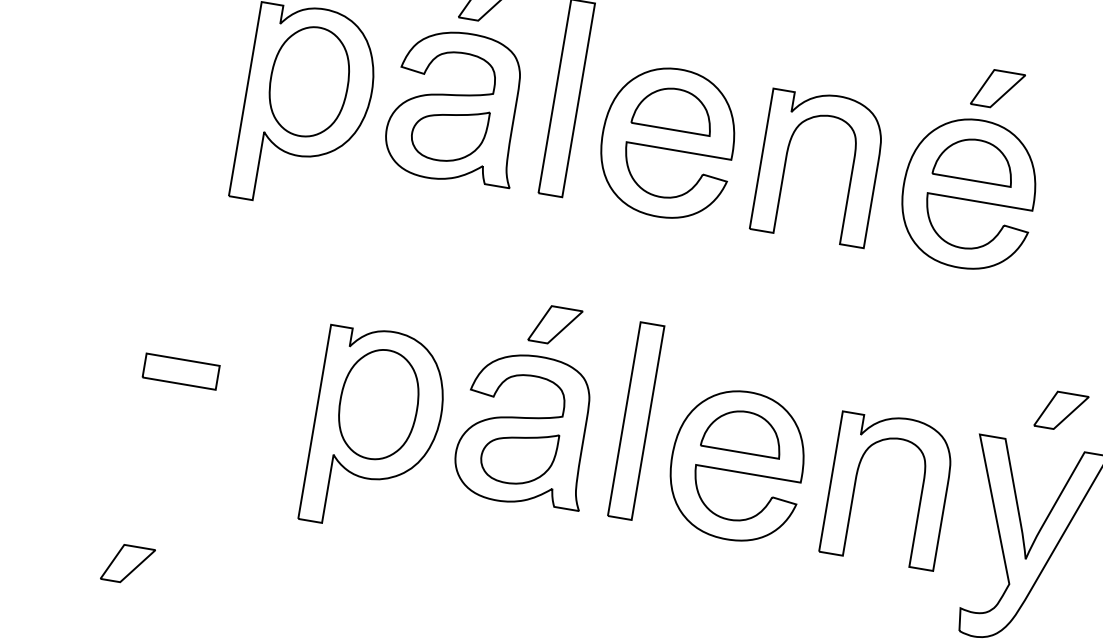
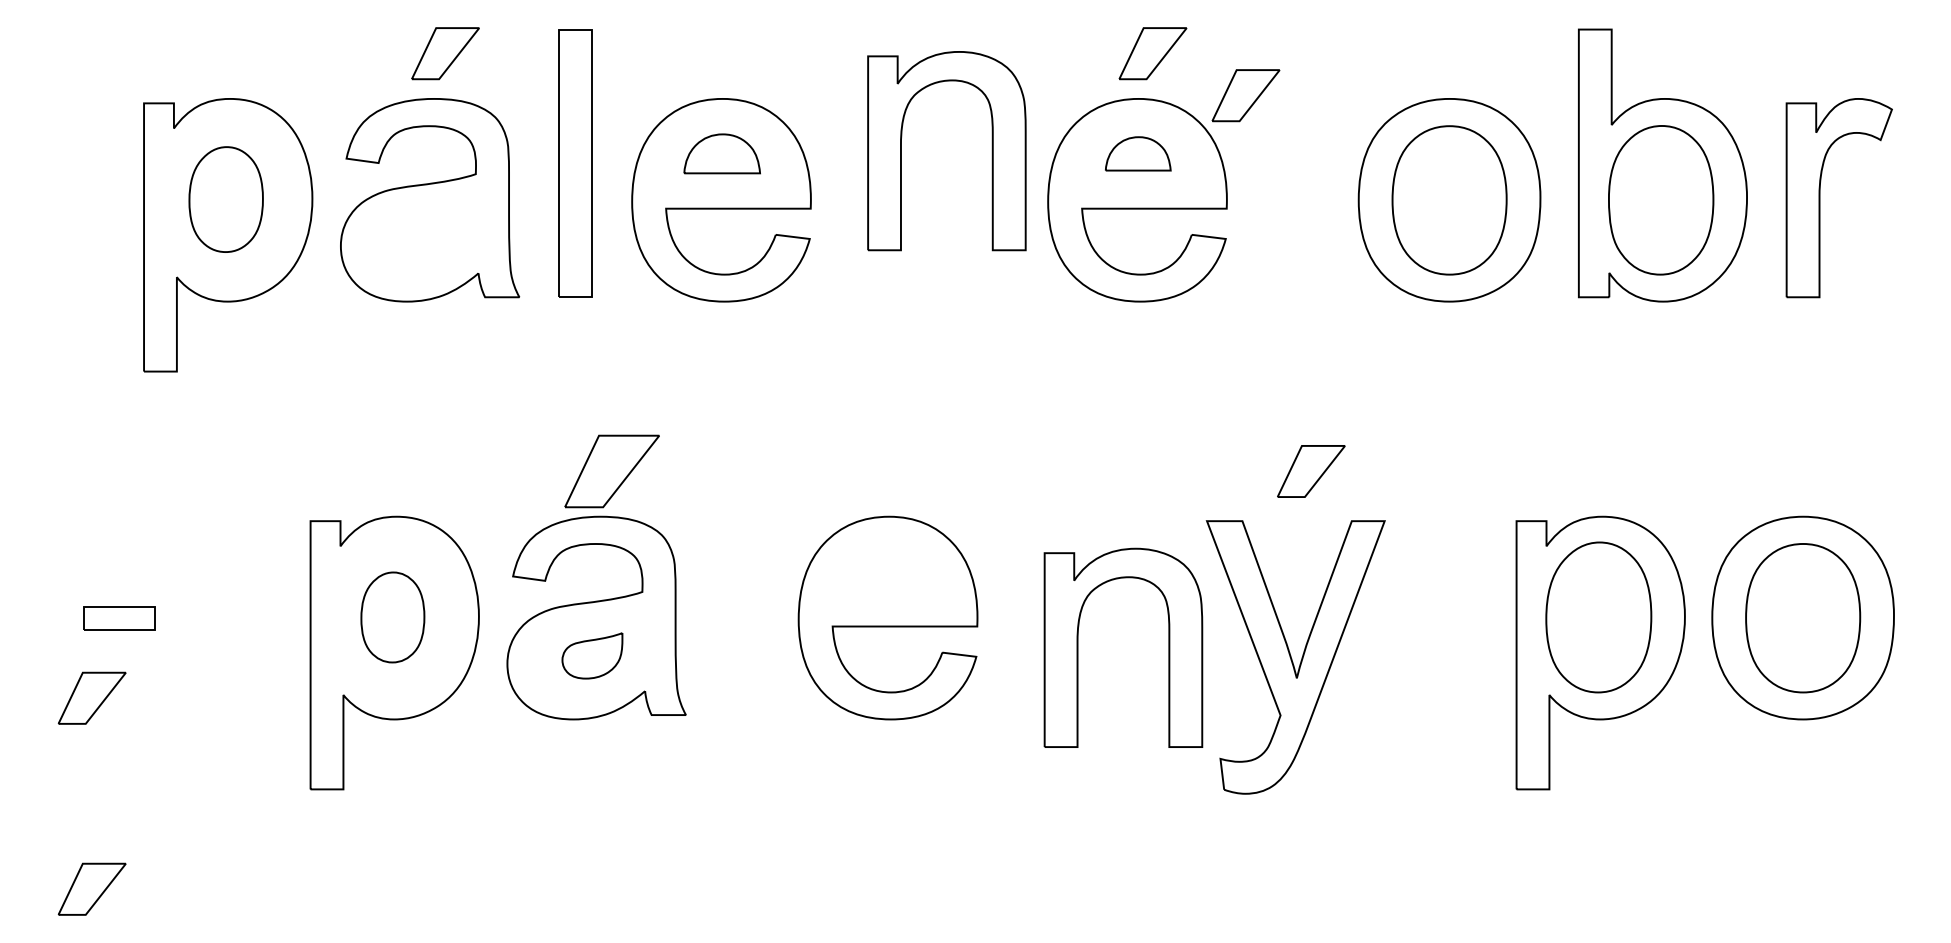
part: (308, 81) -> (225, 199), size x0.7
part: (674, 109) -> (722, 153), size x0.7
part: (1059, 131) -> (1245, 95), added
part: (449, 133) -> (425, 237), removed
part: (975, 160) -> (1138, 153), size x0.6
part: (785, 161) -> (901, 151), moved
part: (554, 325) -> (611, 471), size x1.4
part: (180, 371) -> (119, 618), size x0.7
part: (378, 404) -> (392, 617), size x0.6
part: (636, 420) -> (742, 580), removed
part: (150, 425) -> (91, 697), added
part: (743, 431) -> (888, 571), removed
part: (518, 456) -> (592, 655), size x0.6
part: (855, 483) -> (1078, 647), moved

